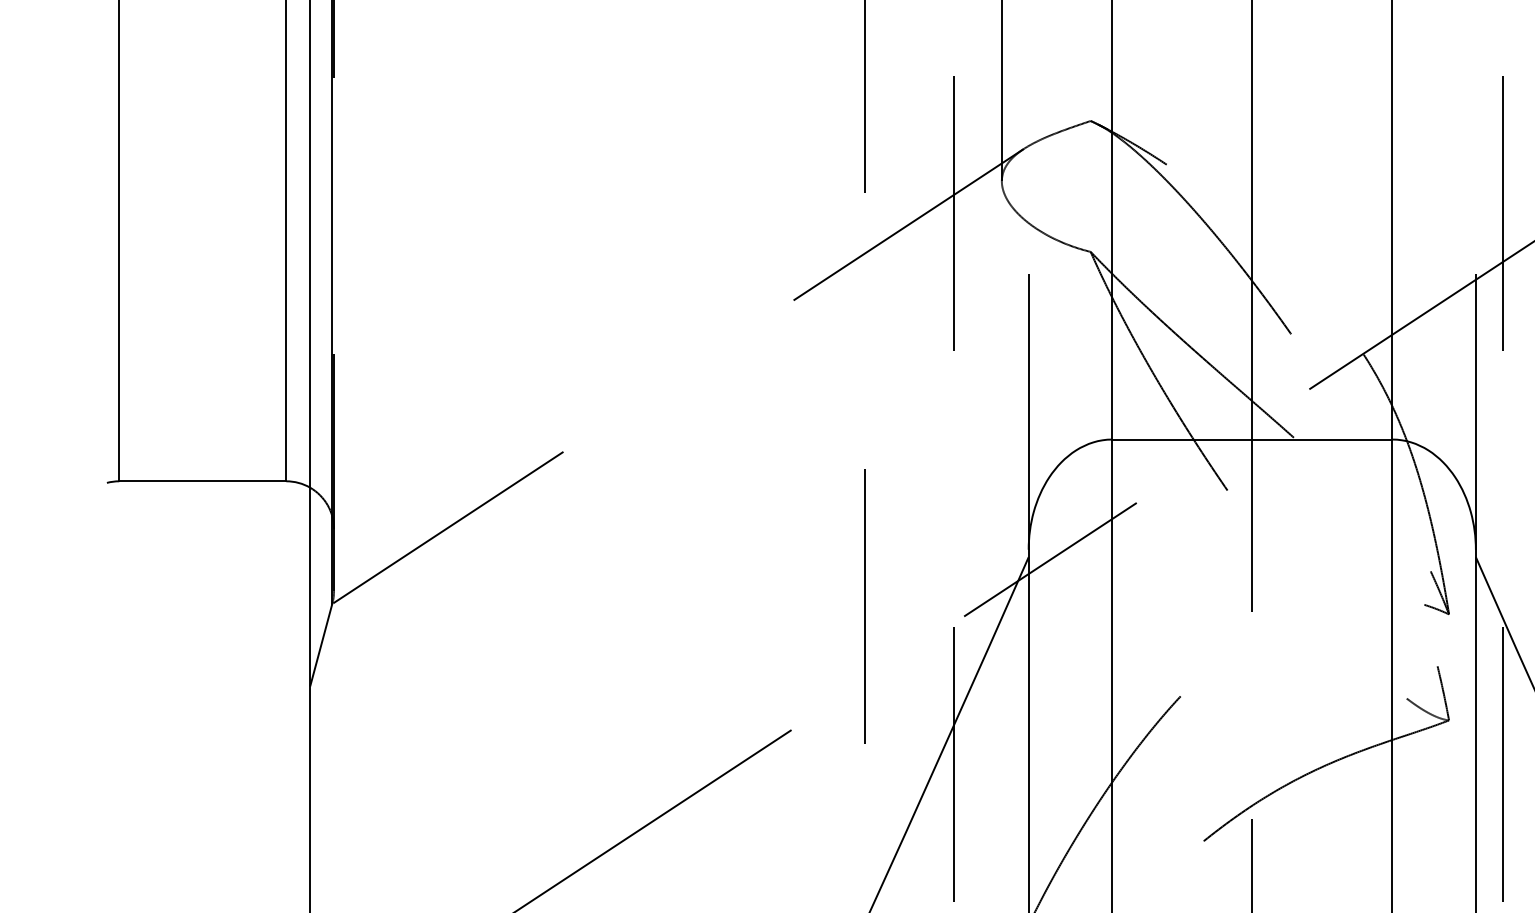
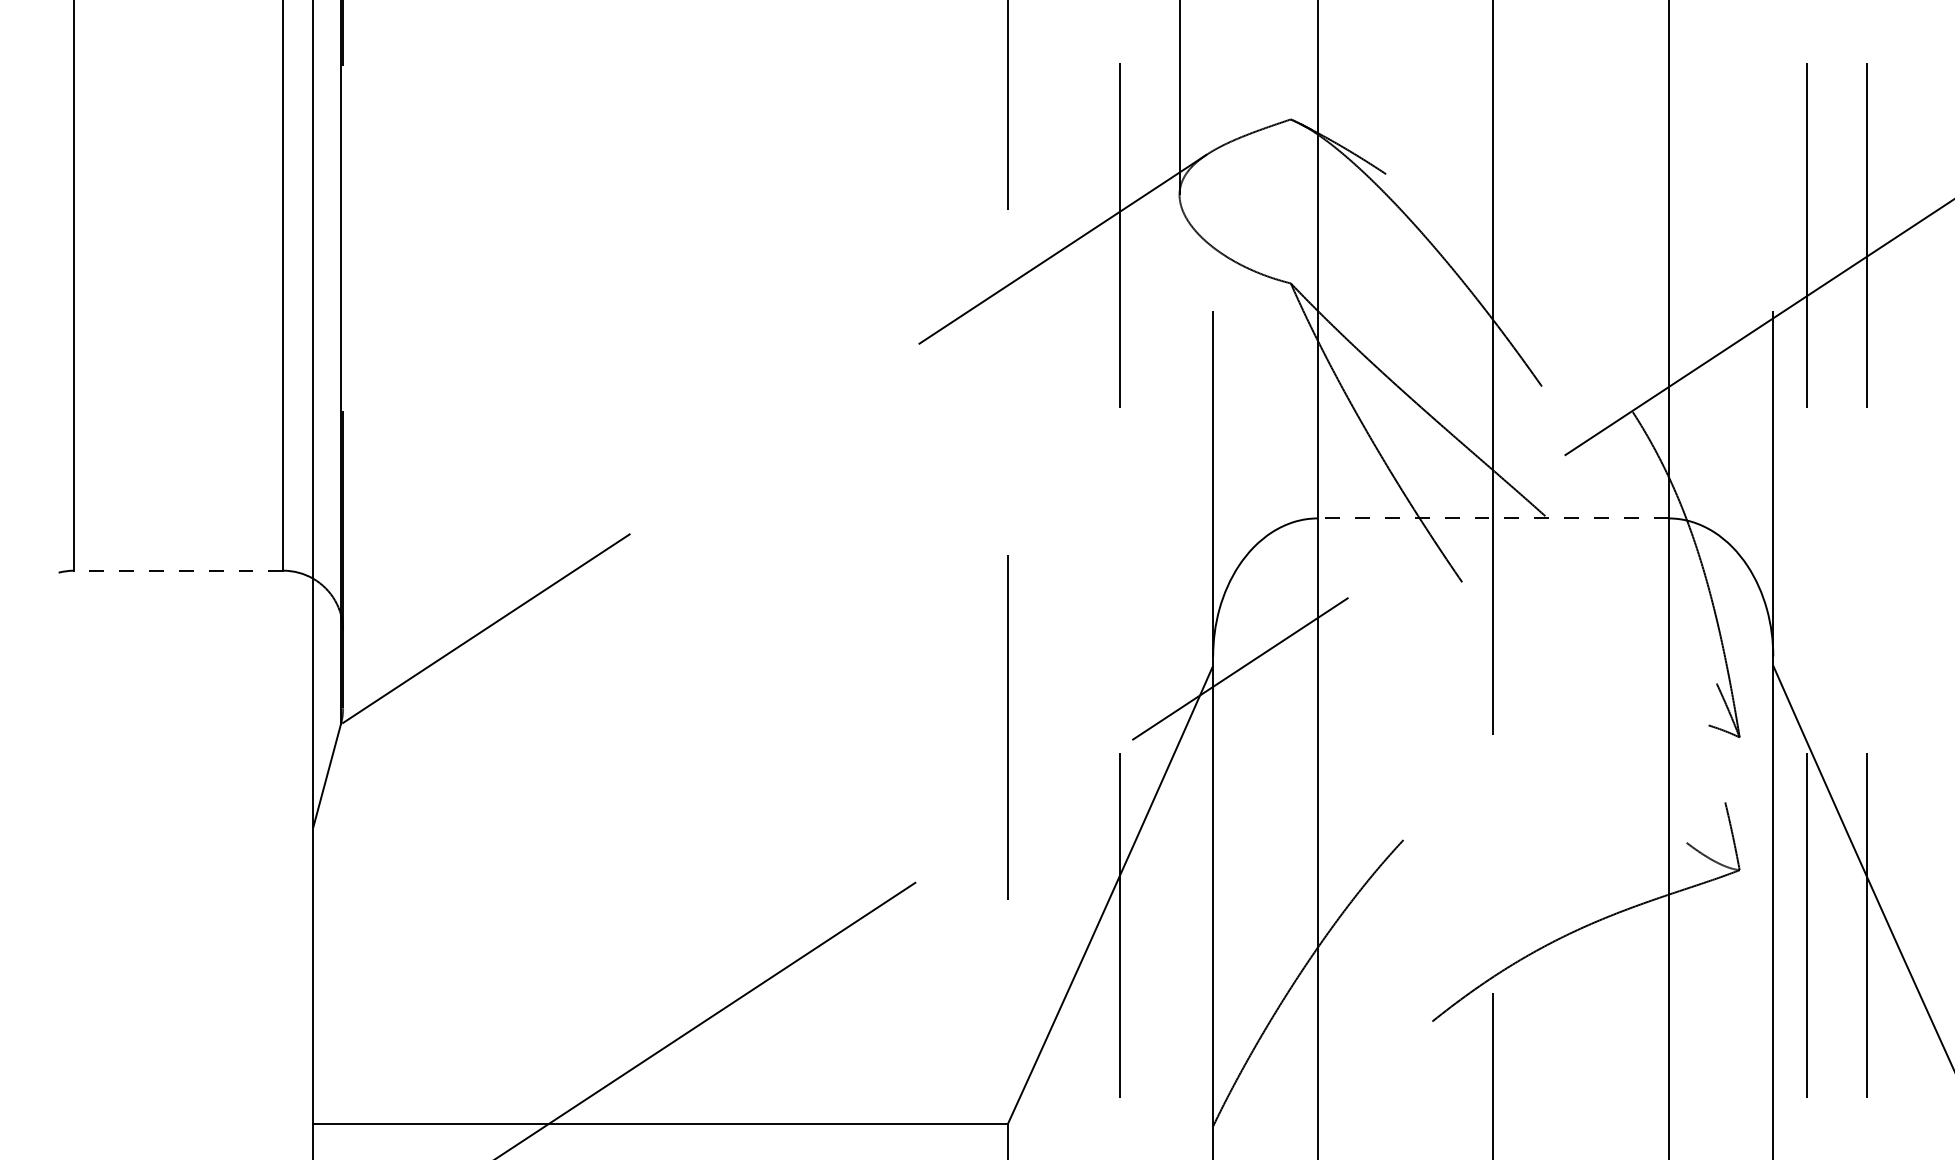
line: (1252, 439) -> (1493, 518), solid -> dashed
line: (202, 481) -> (178, 570), solid -> dashed

